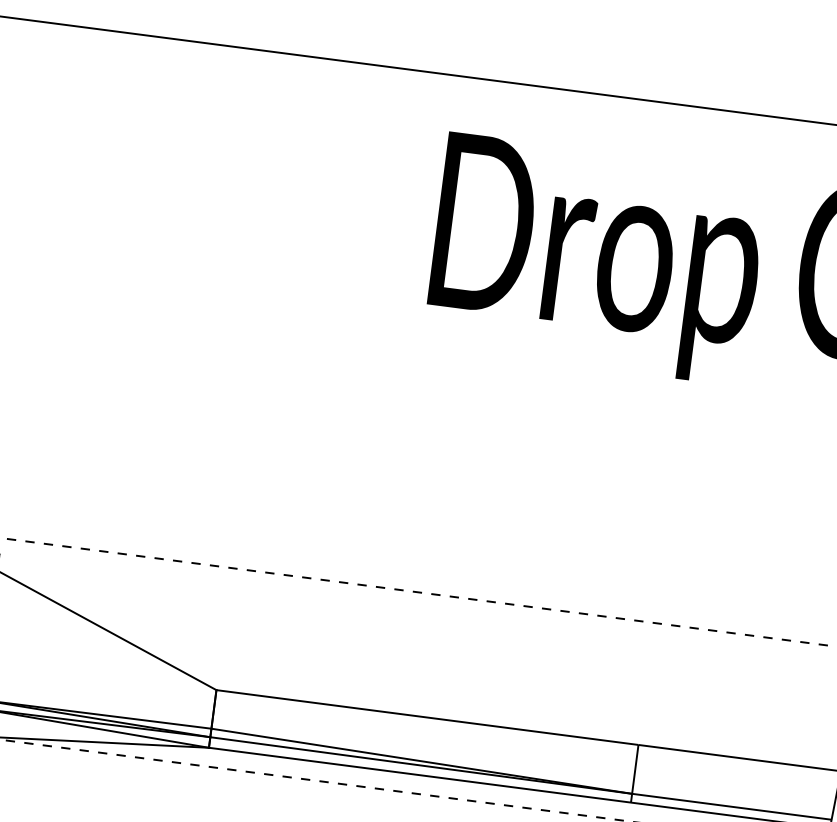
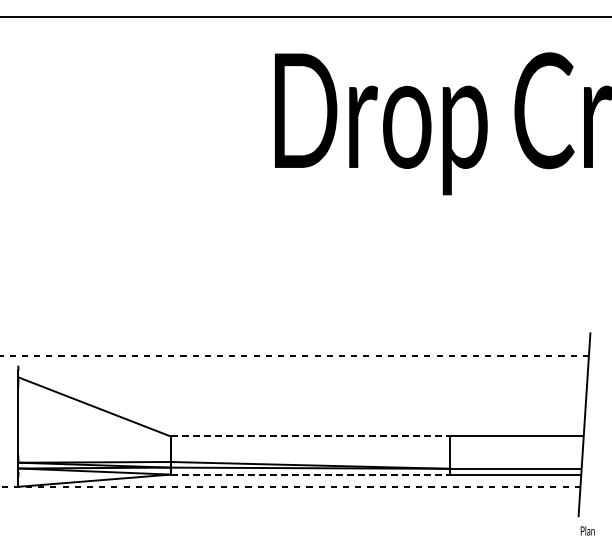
line: (427, 717) -> (310, 436), solid -> dashed
line: (420, 775) -> (310, 474), solid -> dashed

